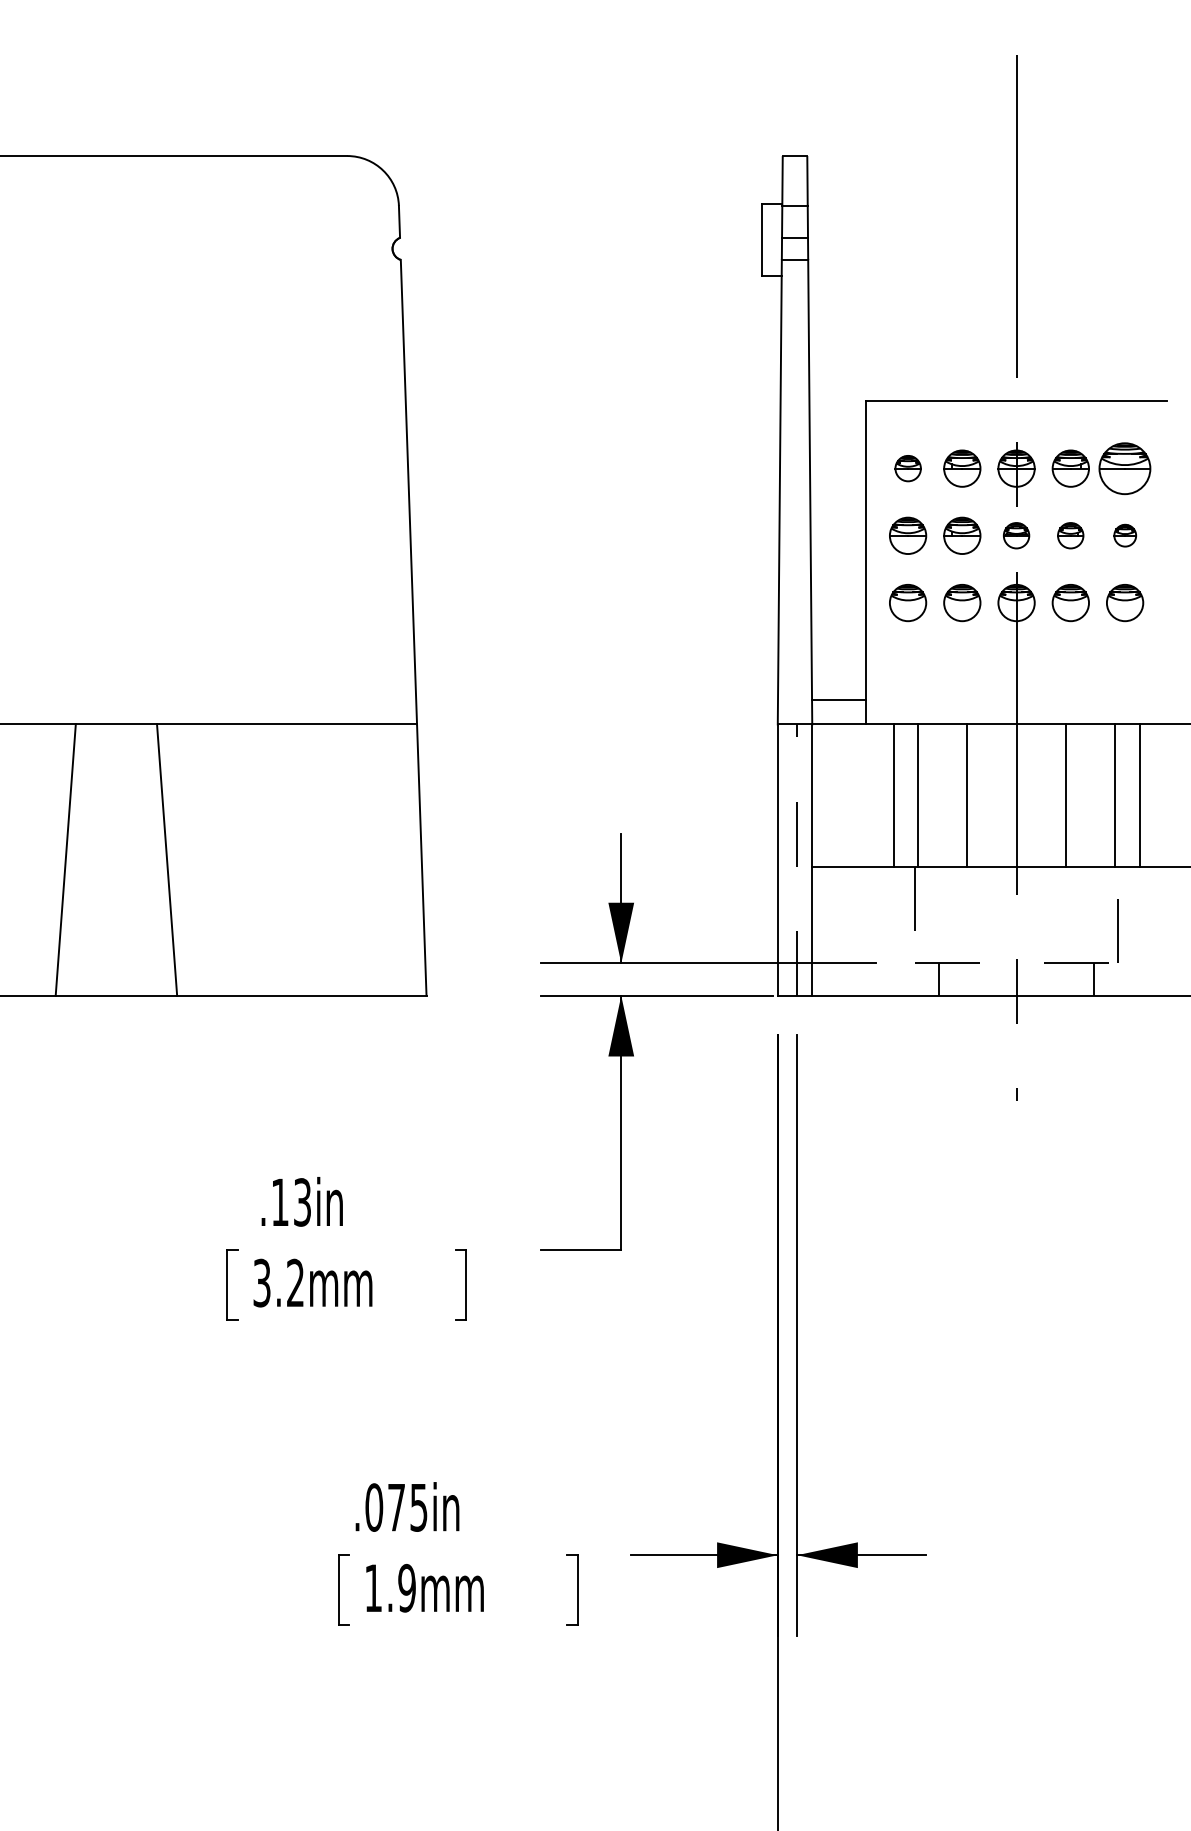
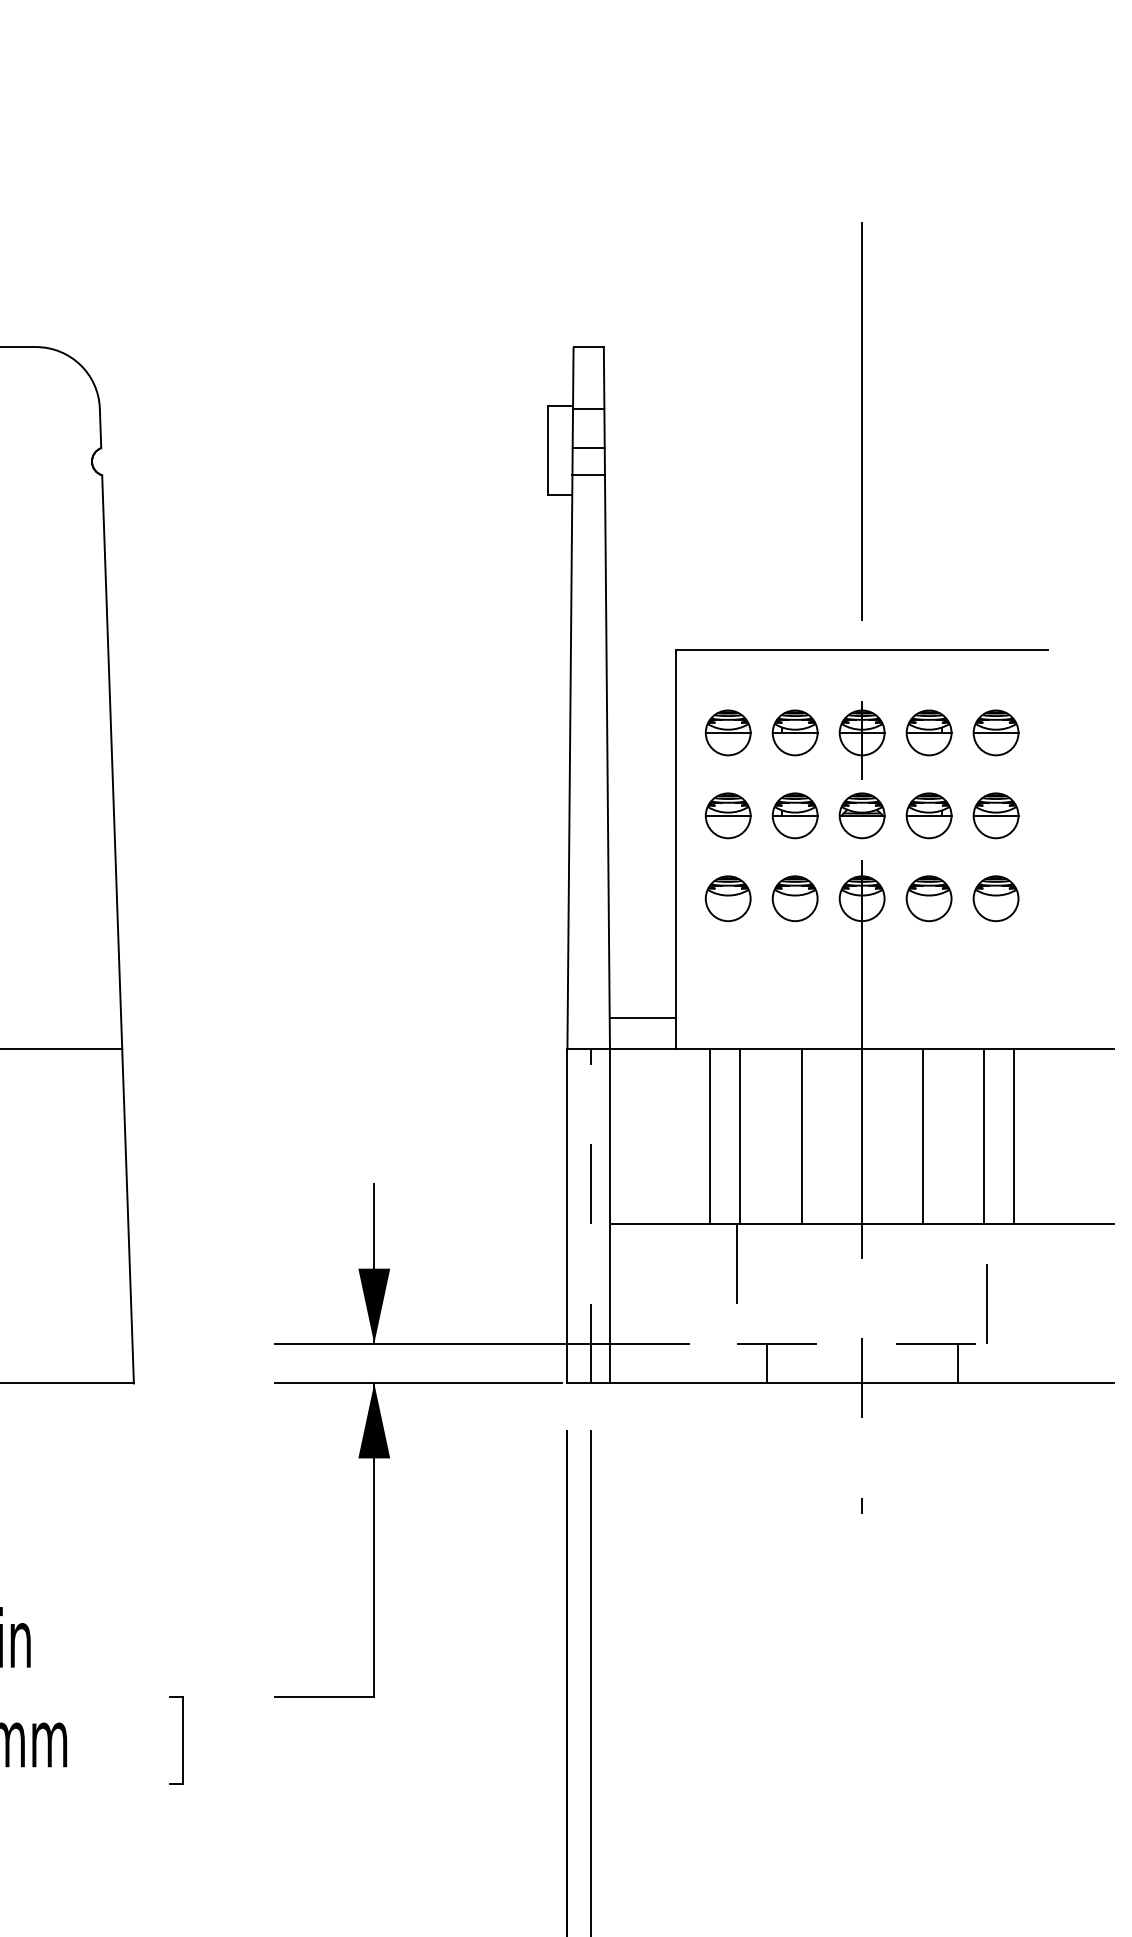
part: (908, 468) -> (728, 732), size x1.43
part: (1125, 468) -> (996, 732), size x0.71
part: (1016, 535) -> (862, 815), size x1.43
part: (1070, 535) -> (928, 815), size x1.43
part: (1125, 535) -> (996, 815), size x1.67

